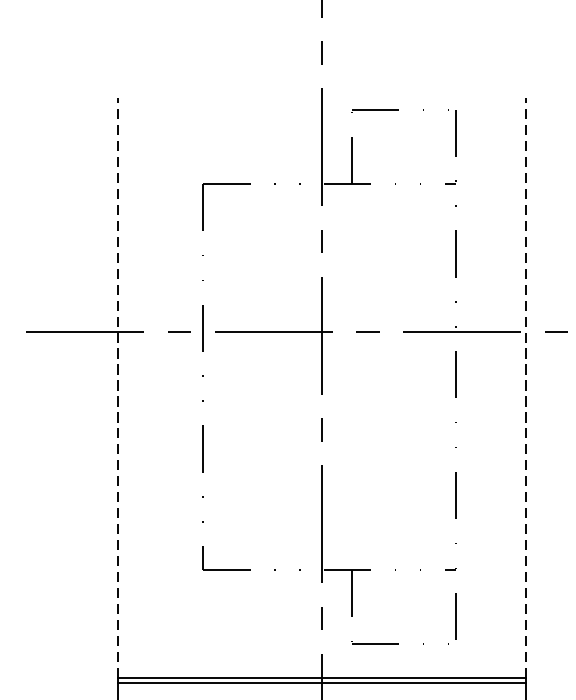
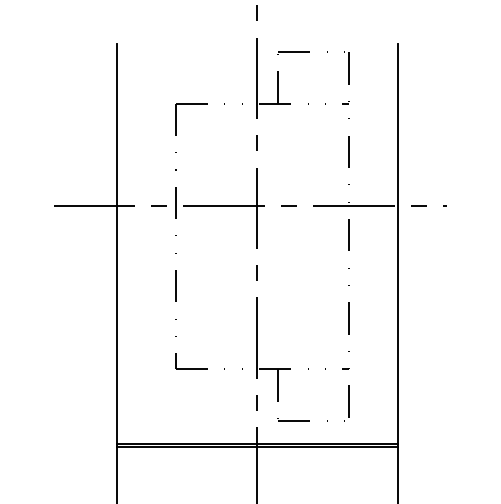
line: (117, 387) -> (116, 243), dashed -> solid
line: (527, 387) -> (398, 243), dashed -> solid

